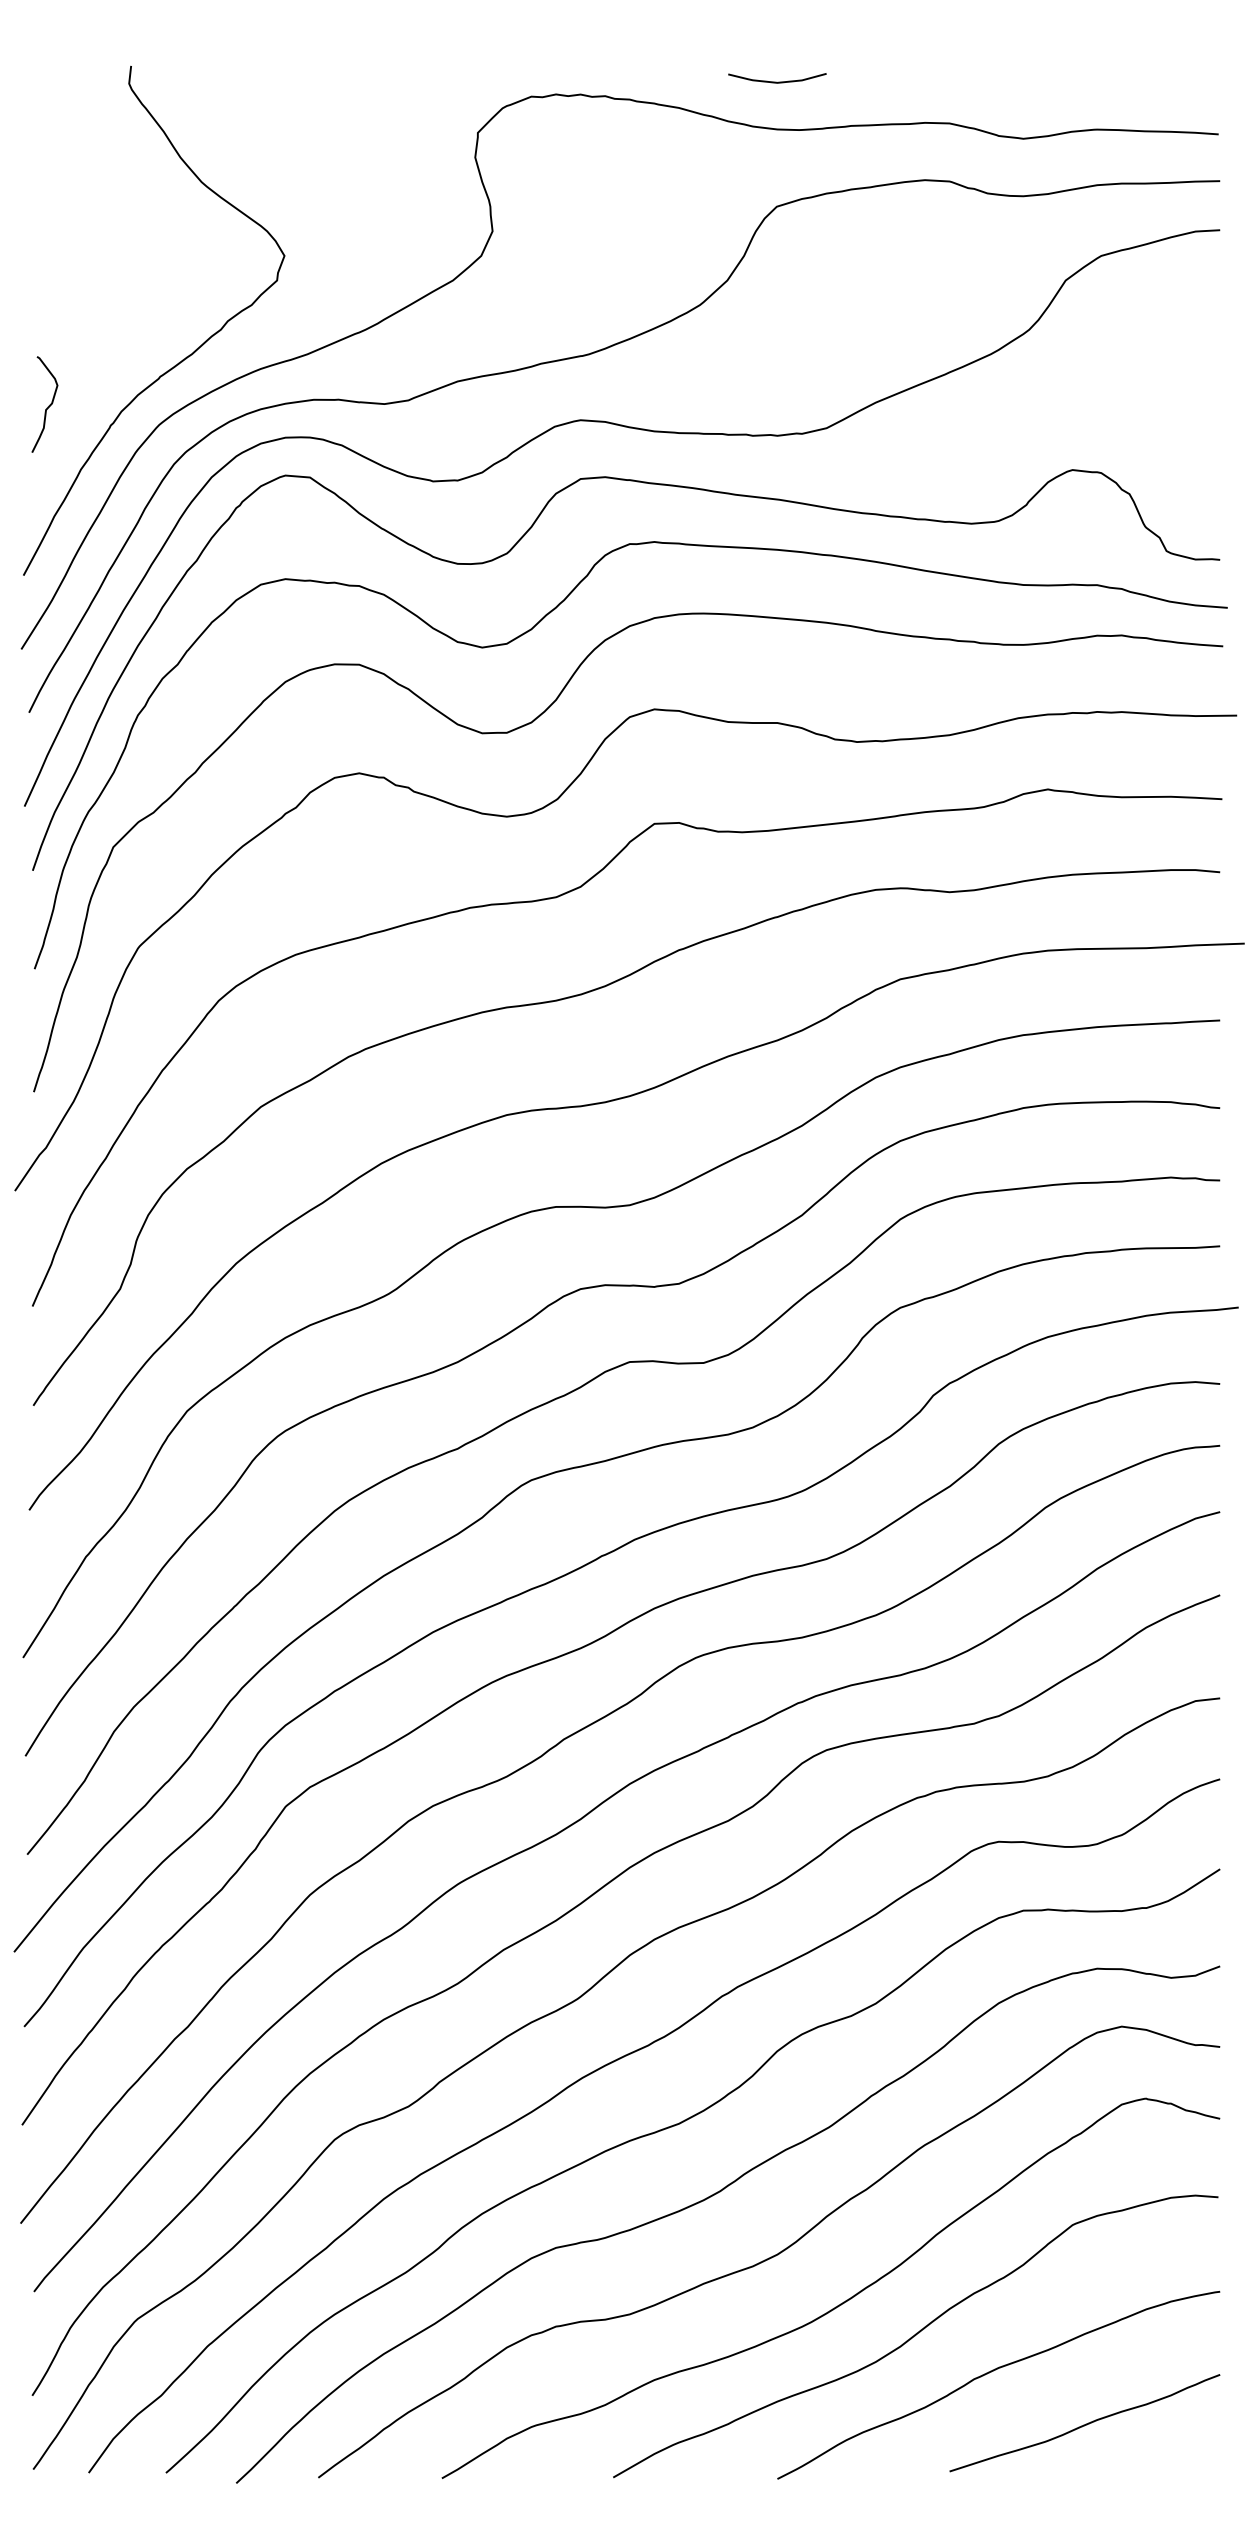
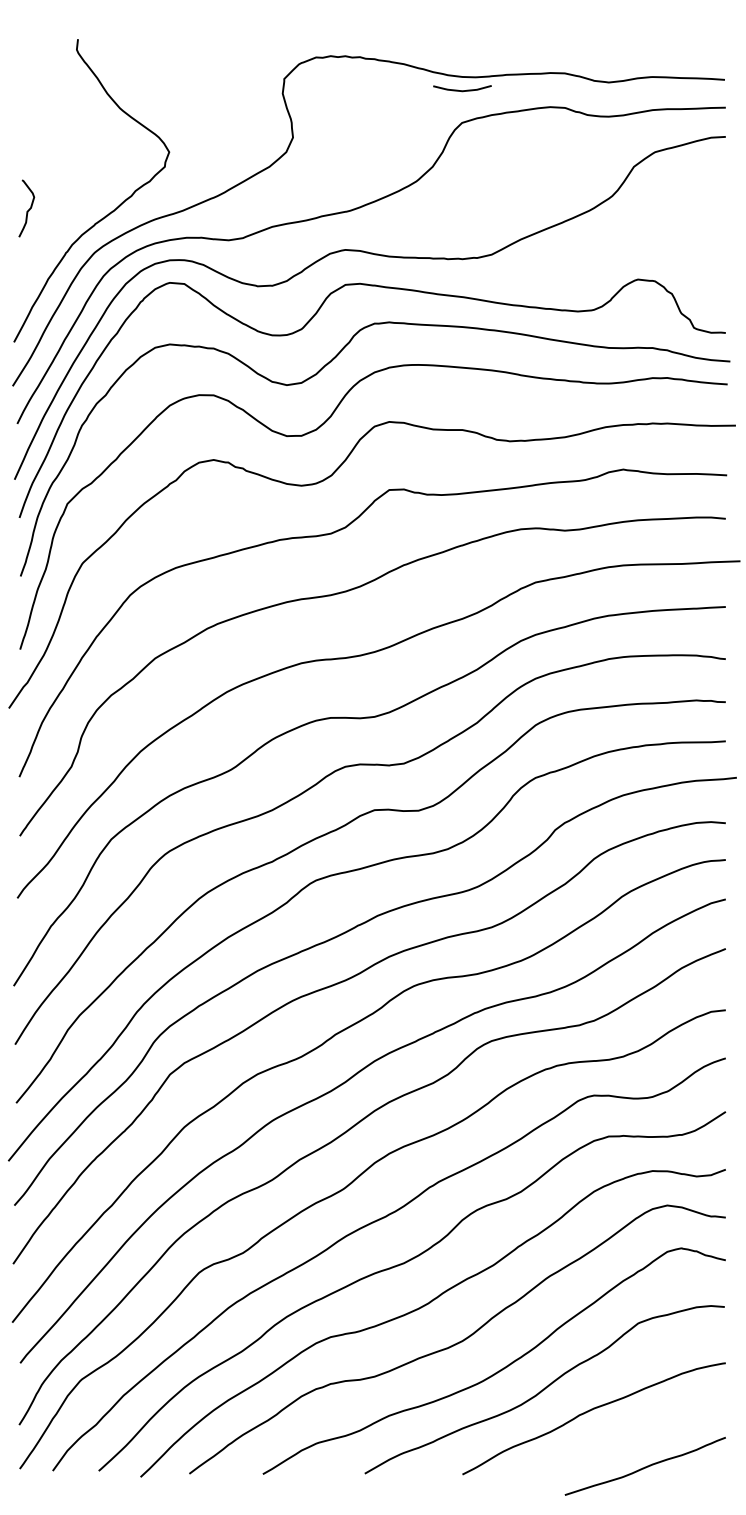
curve: (777, 81) -> (462, 90), moved
curve: (47, 406) -> (28, 209), moved
curve: (1085, 2423) -> (645, 1466), moved

